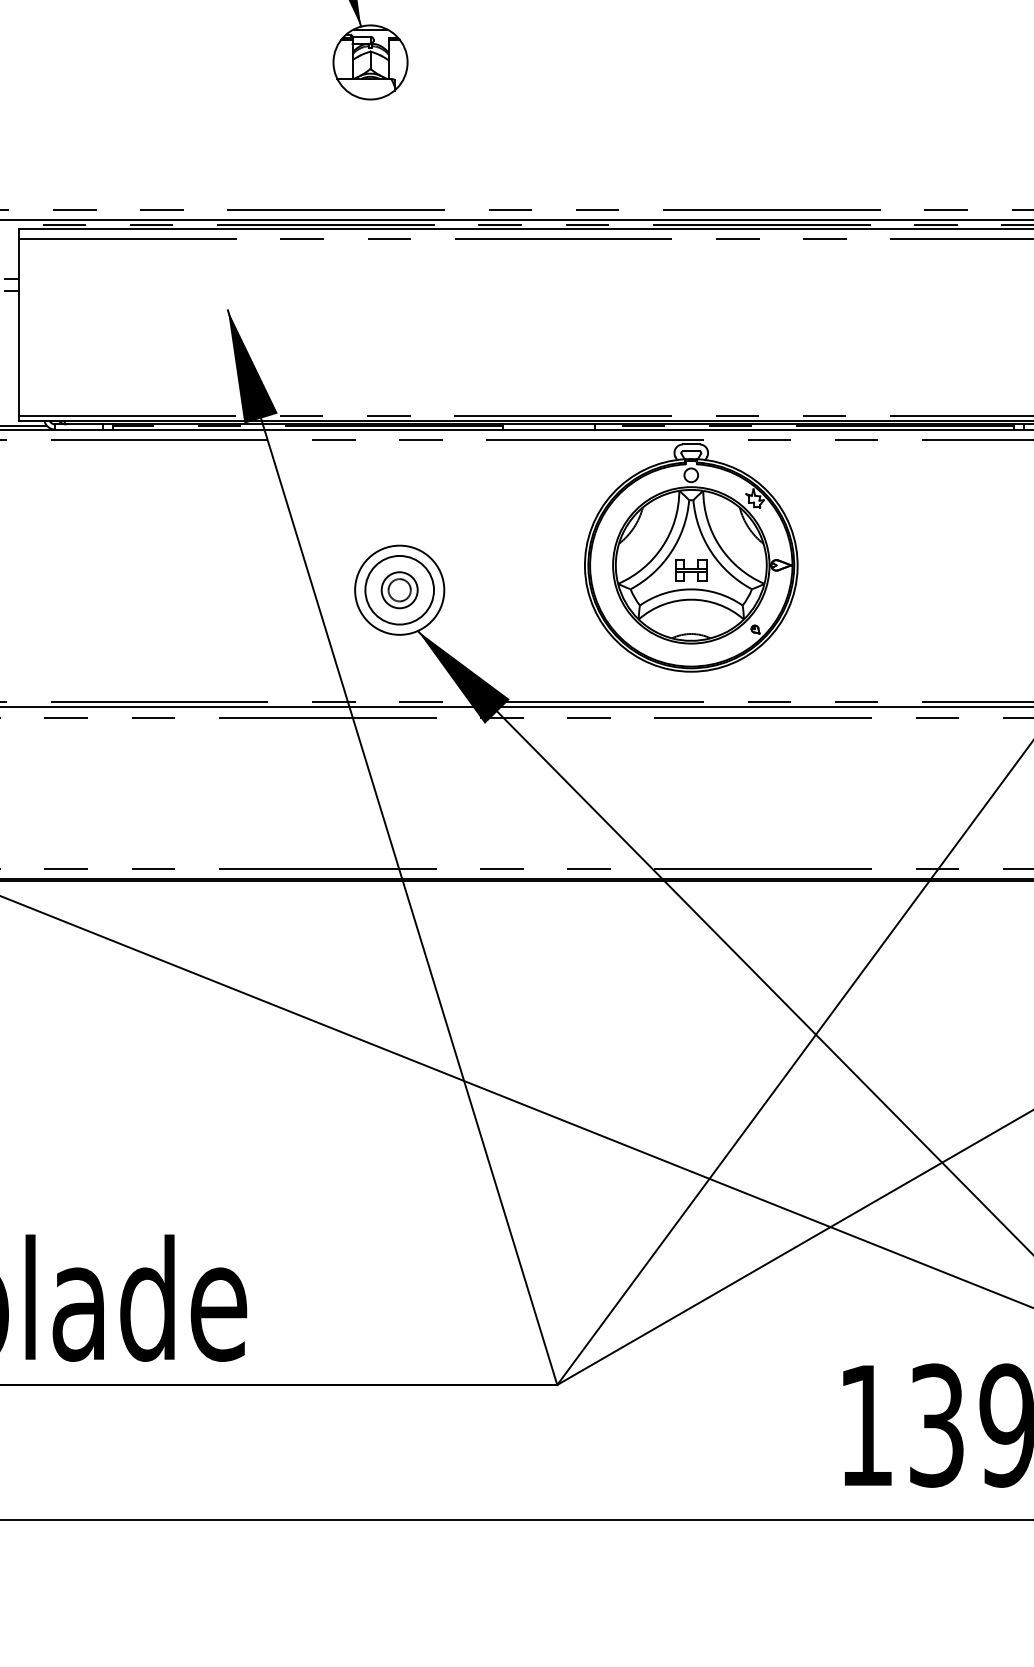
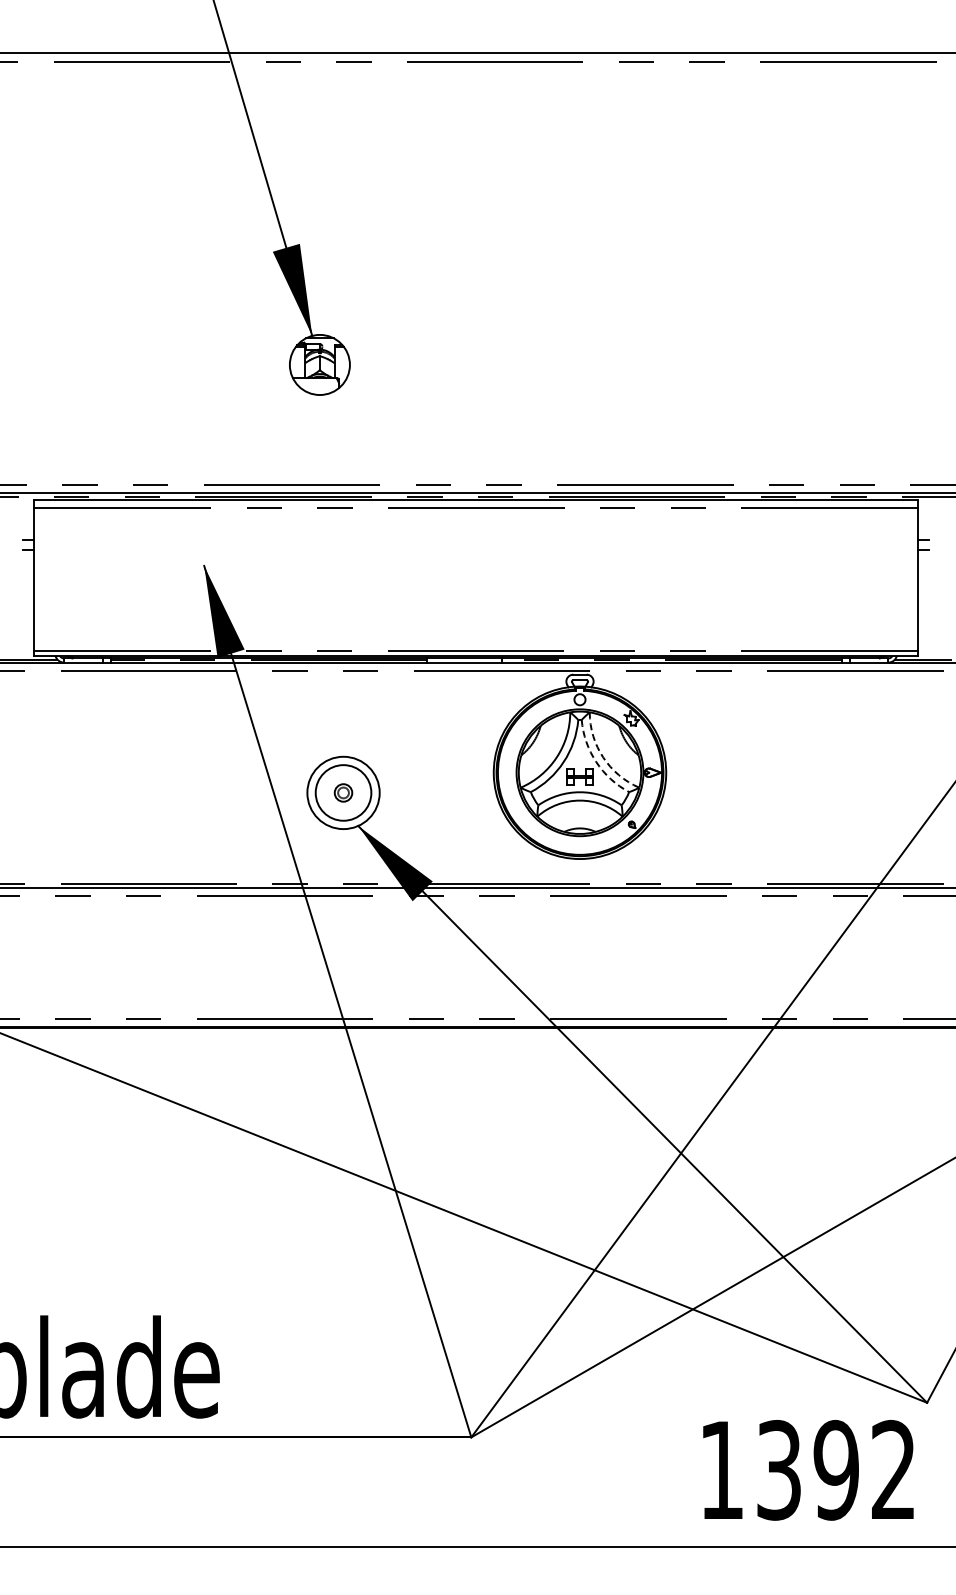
arc: (720, 546) -> (603, 757), solid -> dashed
arc: (711, 552) -> (596, 762), solid -> dashed
part: (399, 589) -> (343, 792), size x0.6

